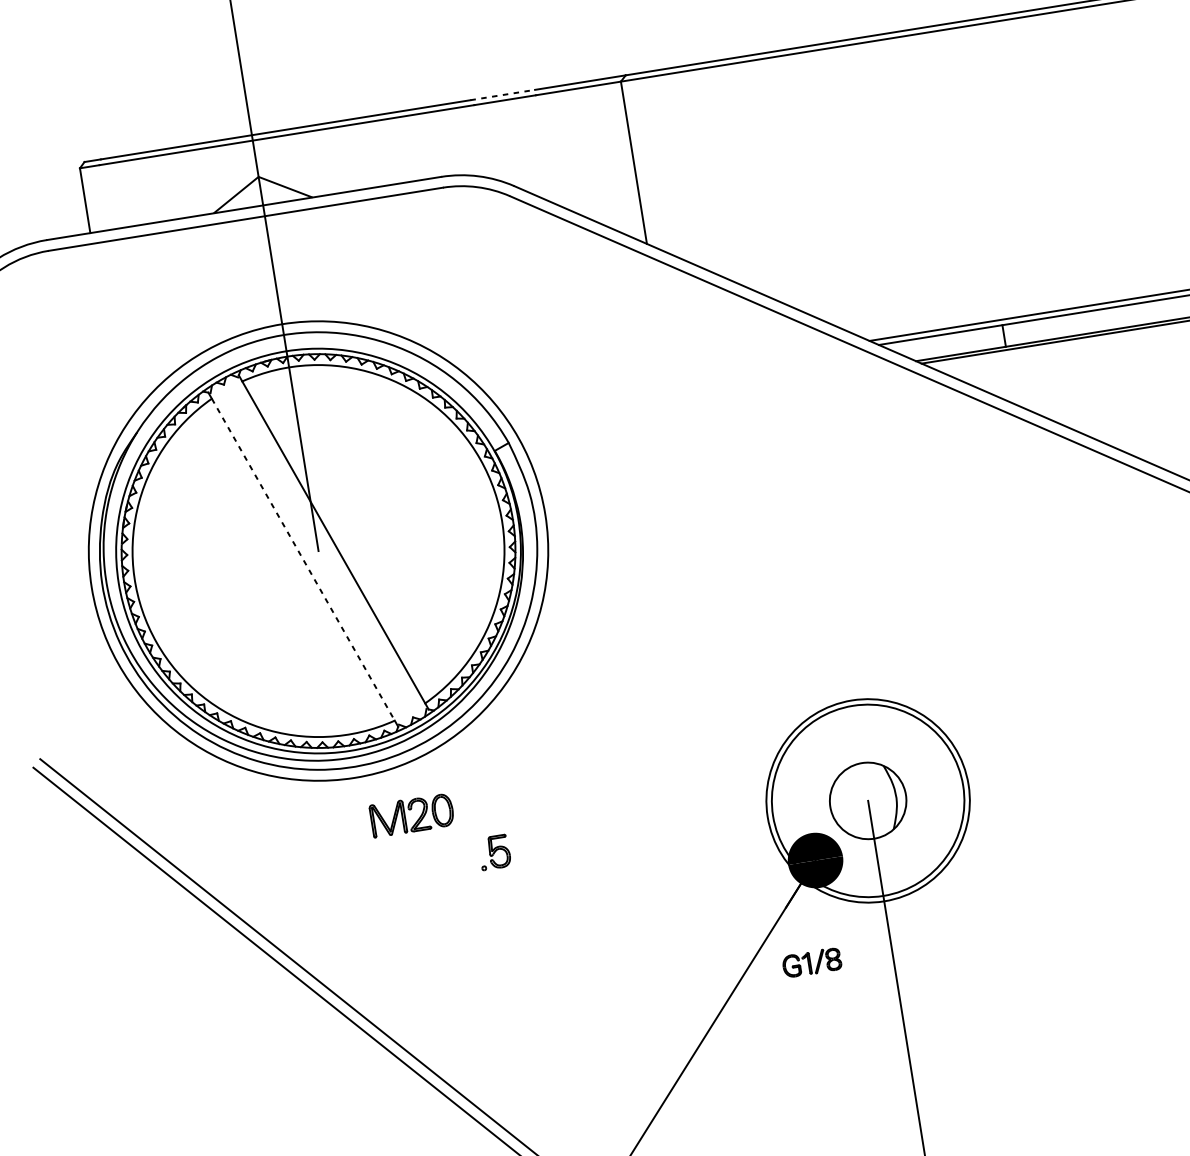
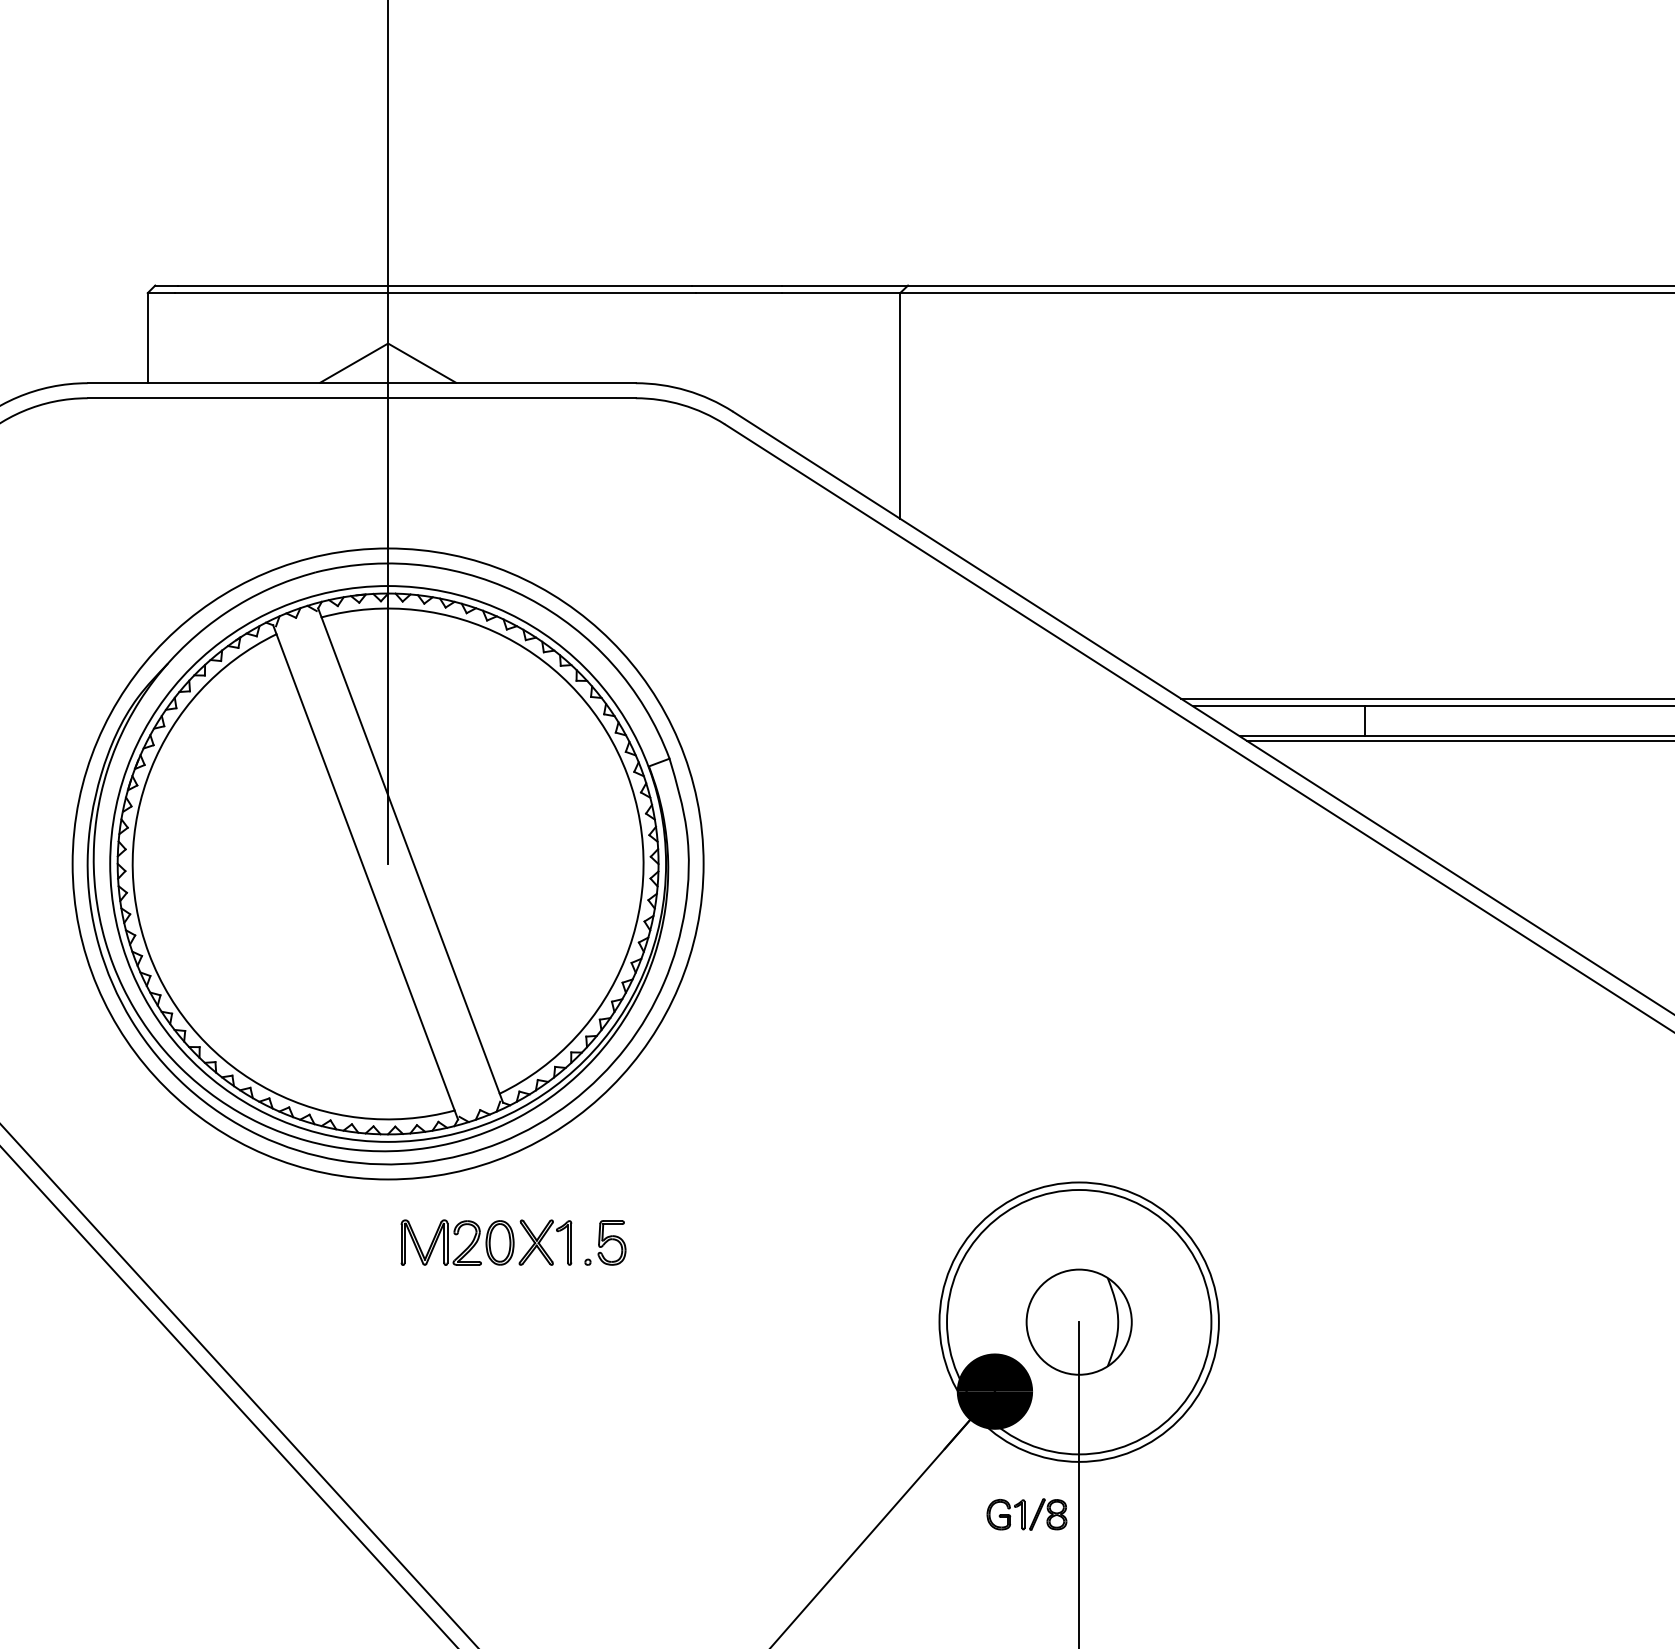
line: (503, 94) -> (737, 285), dashed -> solid
line: (303, 559) -> (365, 872), dashed -> solid
part: (475, 805) -> (545, 1242), added
part: (494, 852) -> (605, 1242), moved
part: (811, 962) -> (1026, 1514), moved

